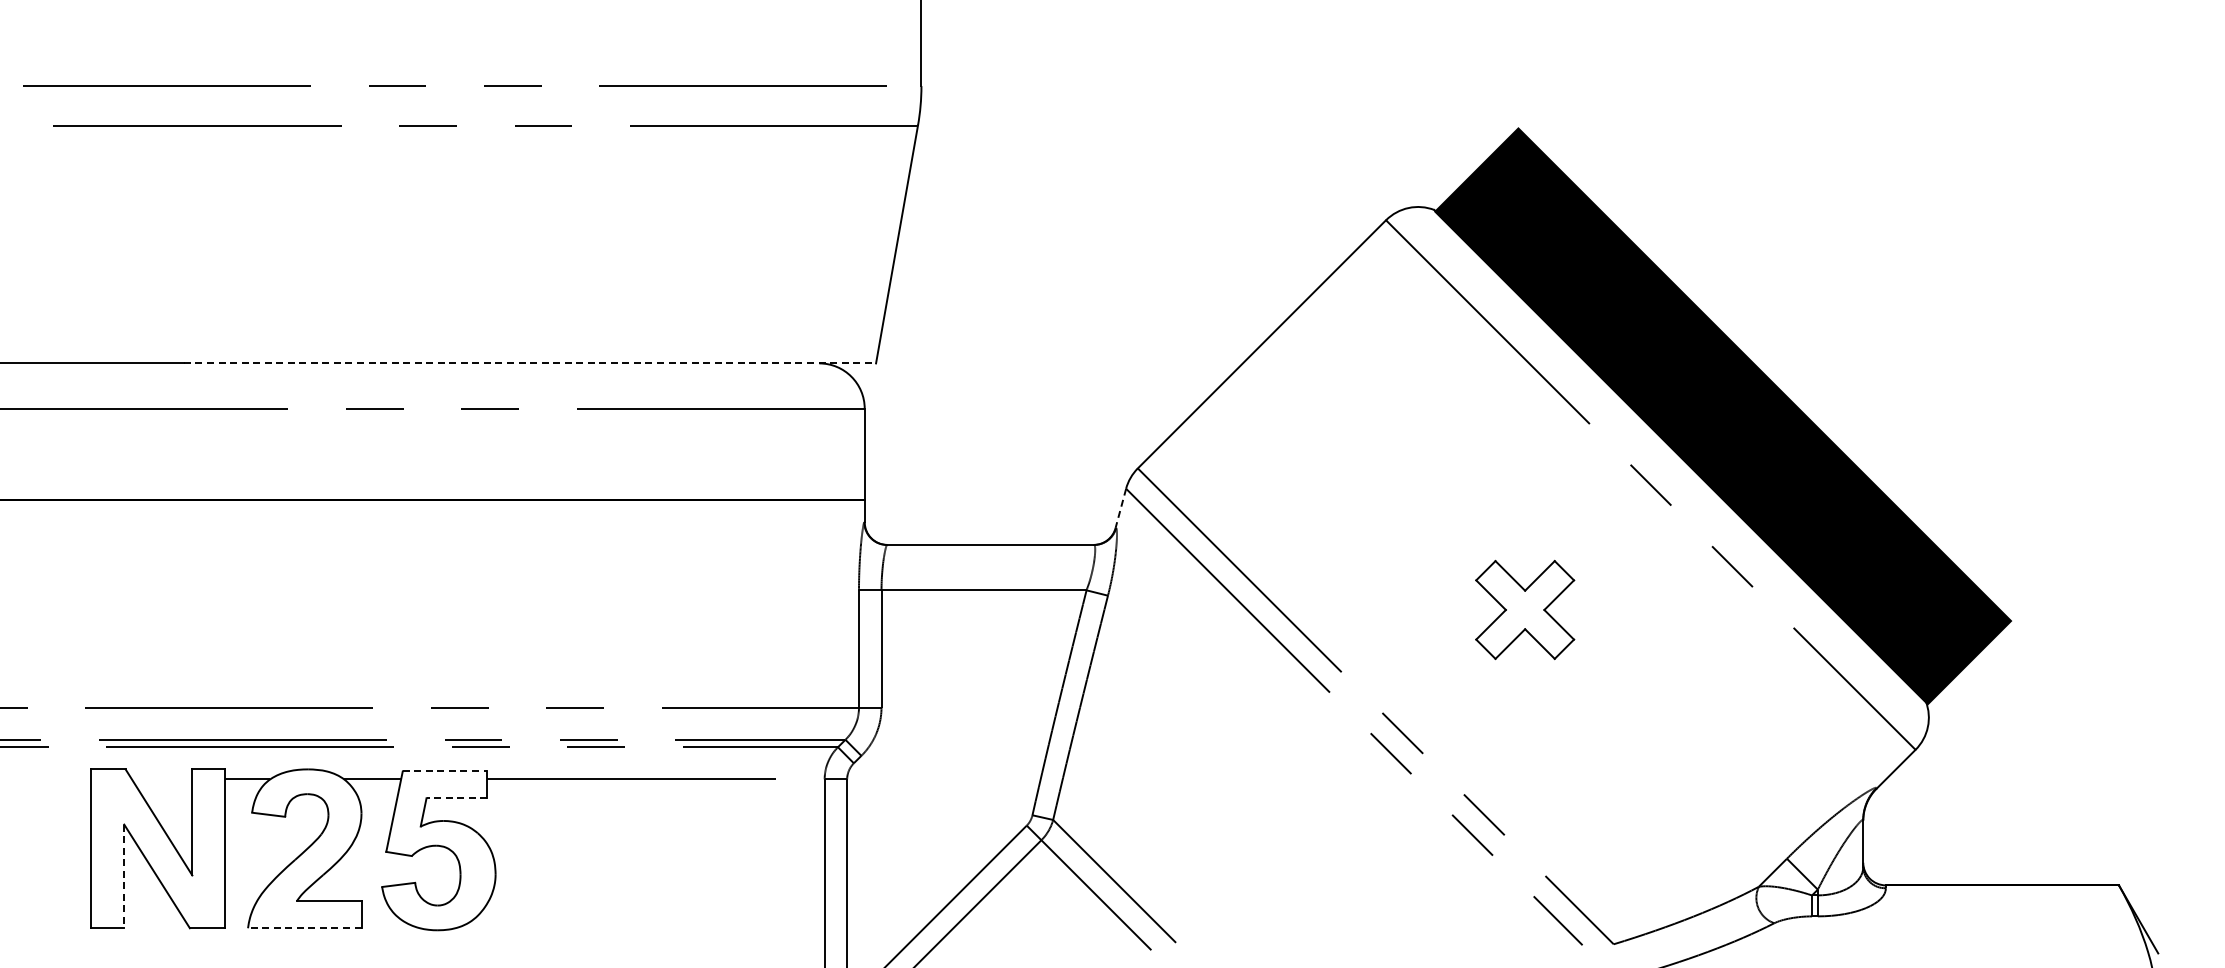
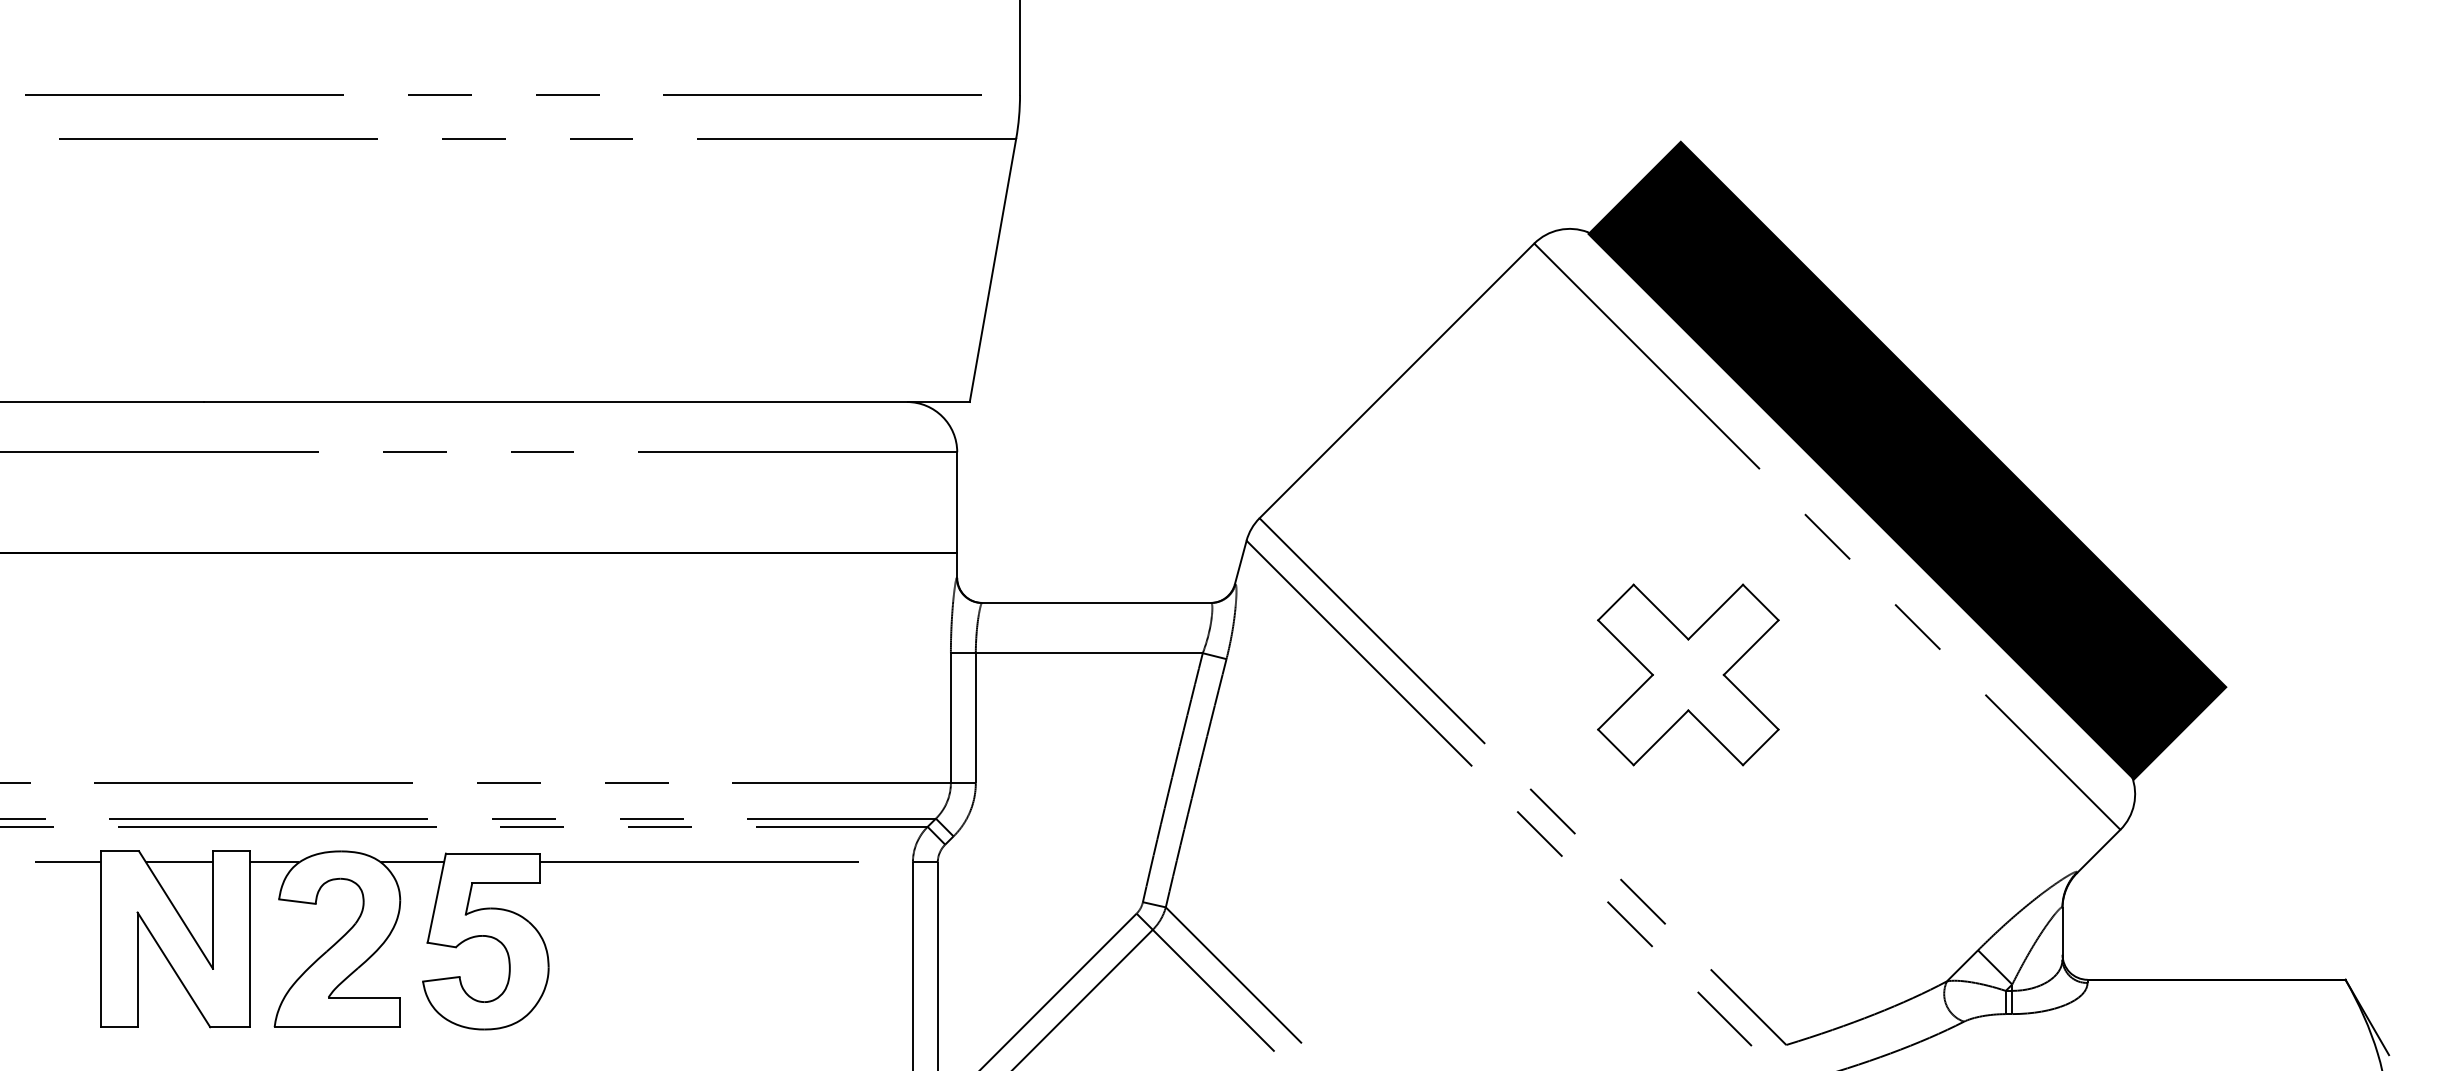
line: (530, 363) -> (587, 402), dashed -> solid
line: (1120, 508) -> (1240, 562), dashed -> solid
part: (1524, 609) -> (1687, 674), size x1.67
line: (445, 771) -> (493, 853), dashed -> solid
line: (61, 779) -> (68, 862), added
line: (161, 779) -> (178, 862), added
line: (456, 798) -> (505, 883), dashed -> solid
line: (124, 876) -> (137, 969), dashed -> solid
line: (304, 928) -> (337, 1027), dashed -> solid

